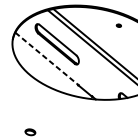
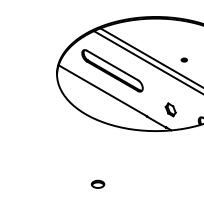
part: (118, 25) -> (183, 59), moved
line: (47, 59) -> (103, 91), dashed -> solid
part: (97, 82) -> (170, 109), added

